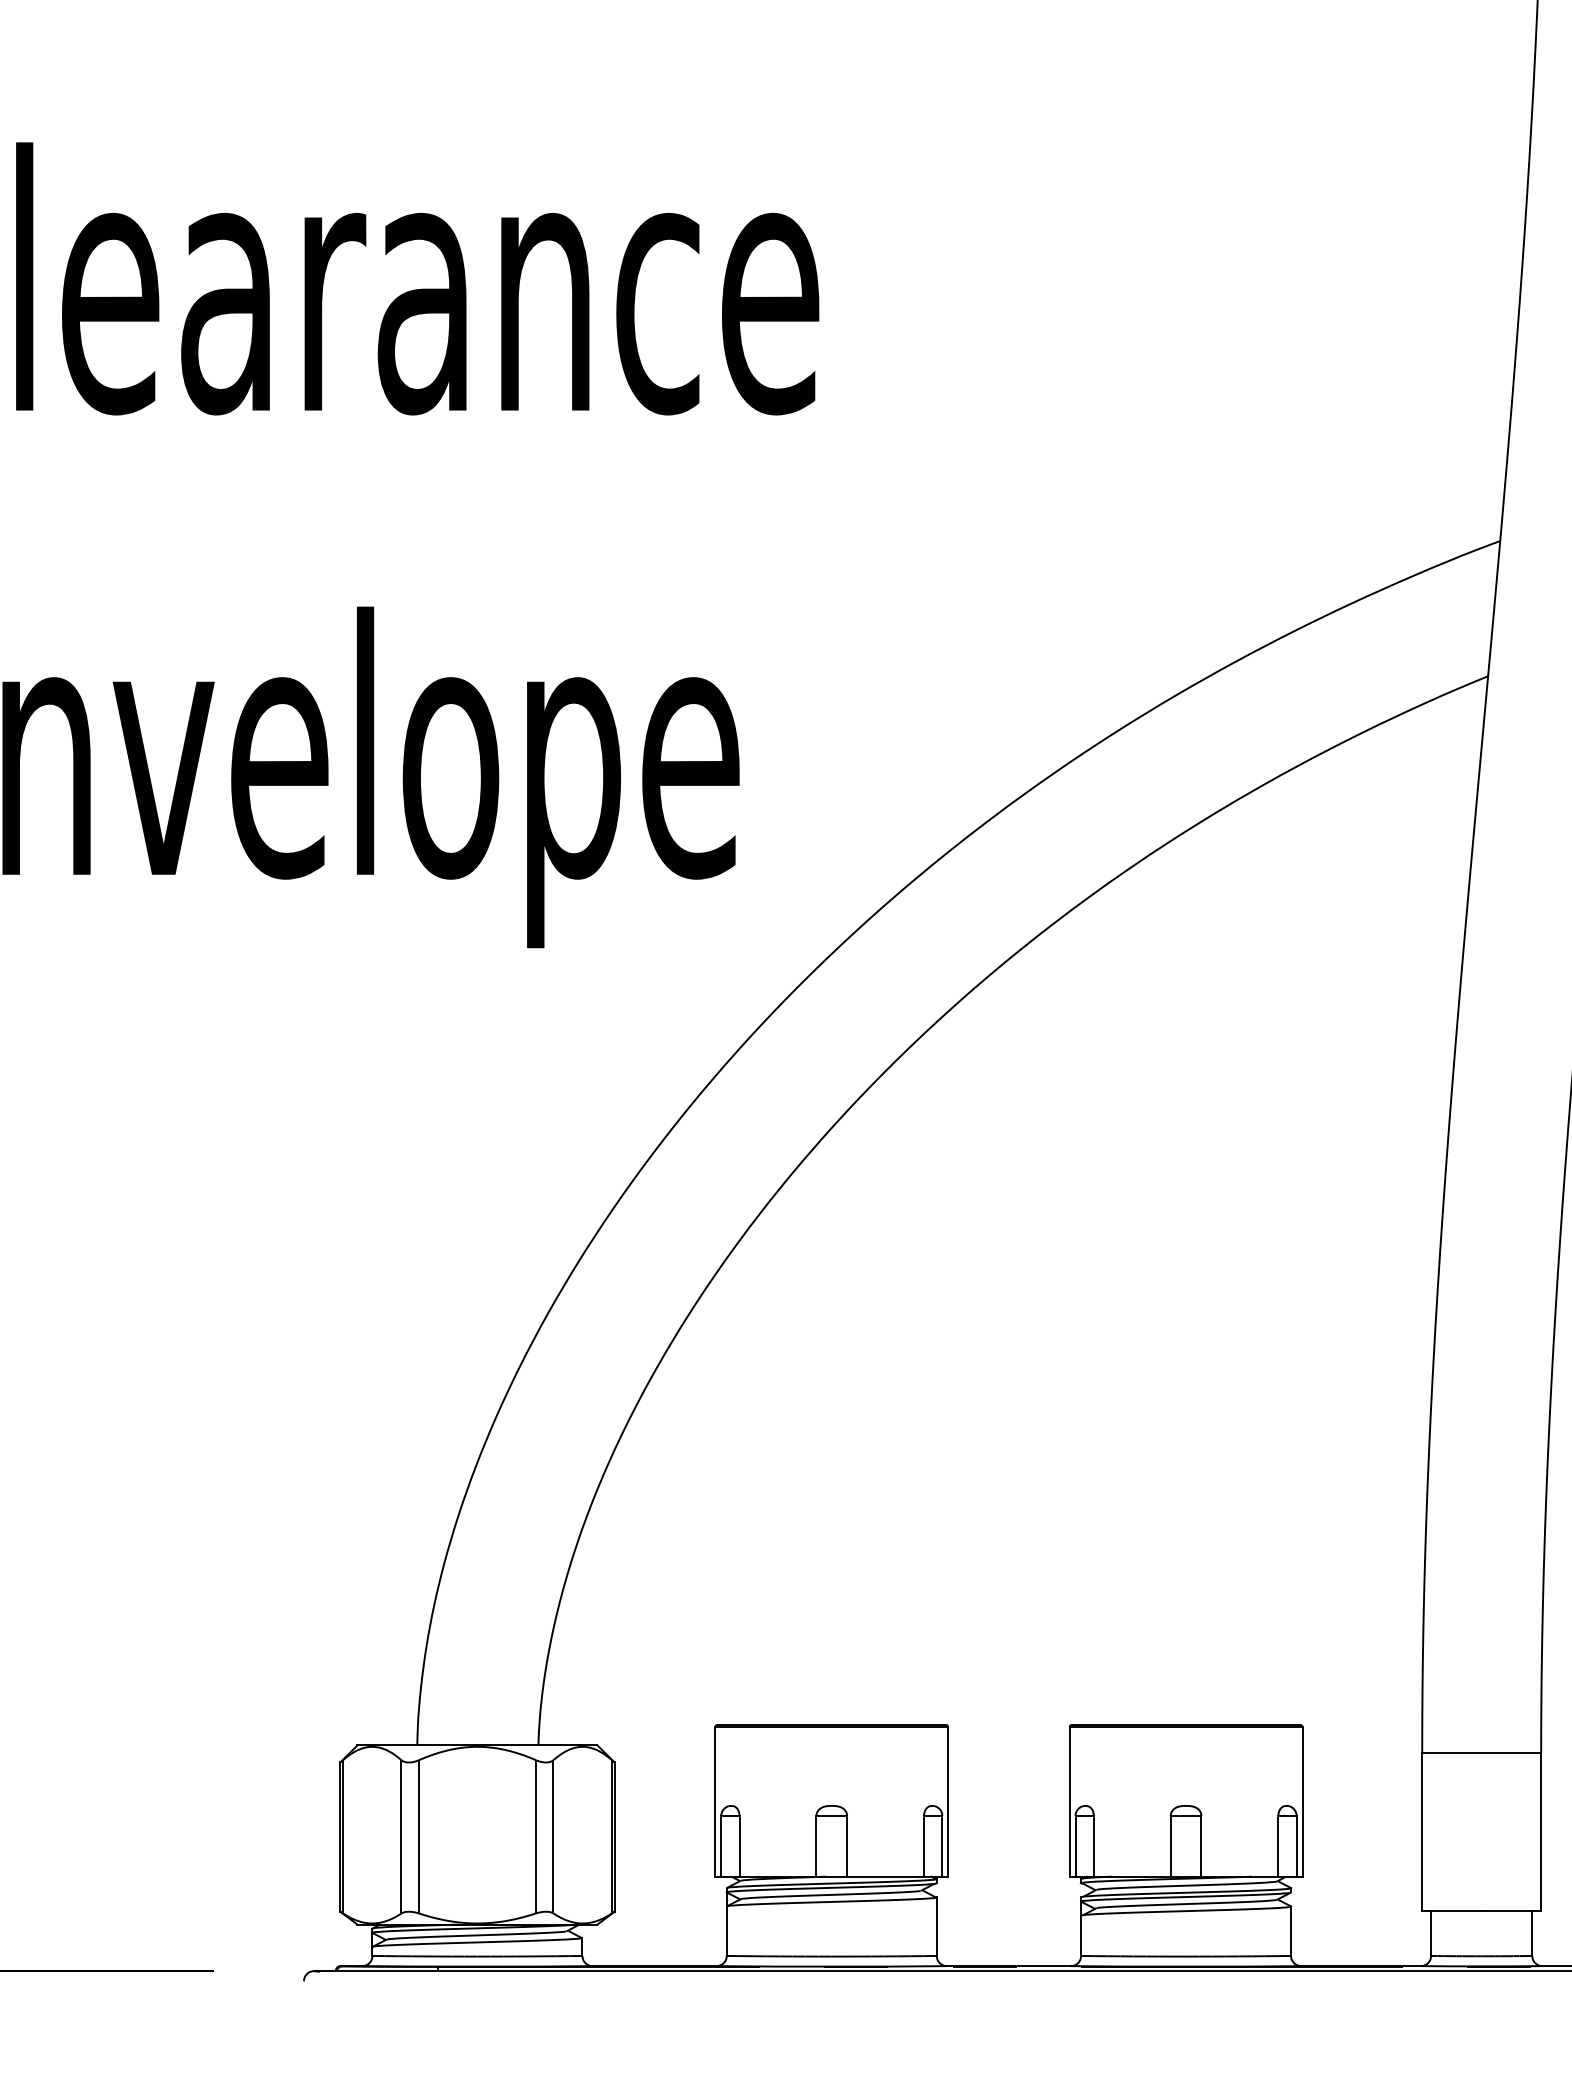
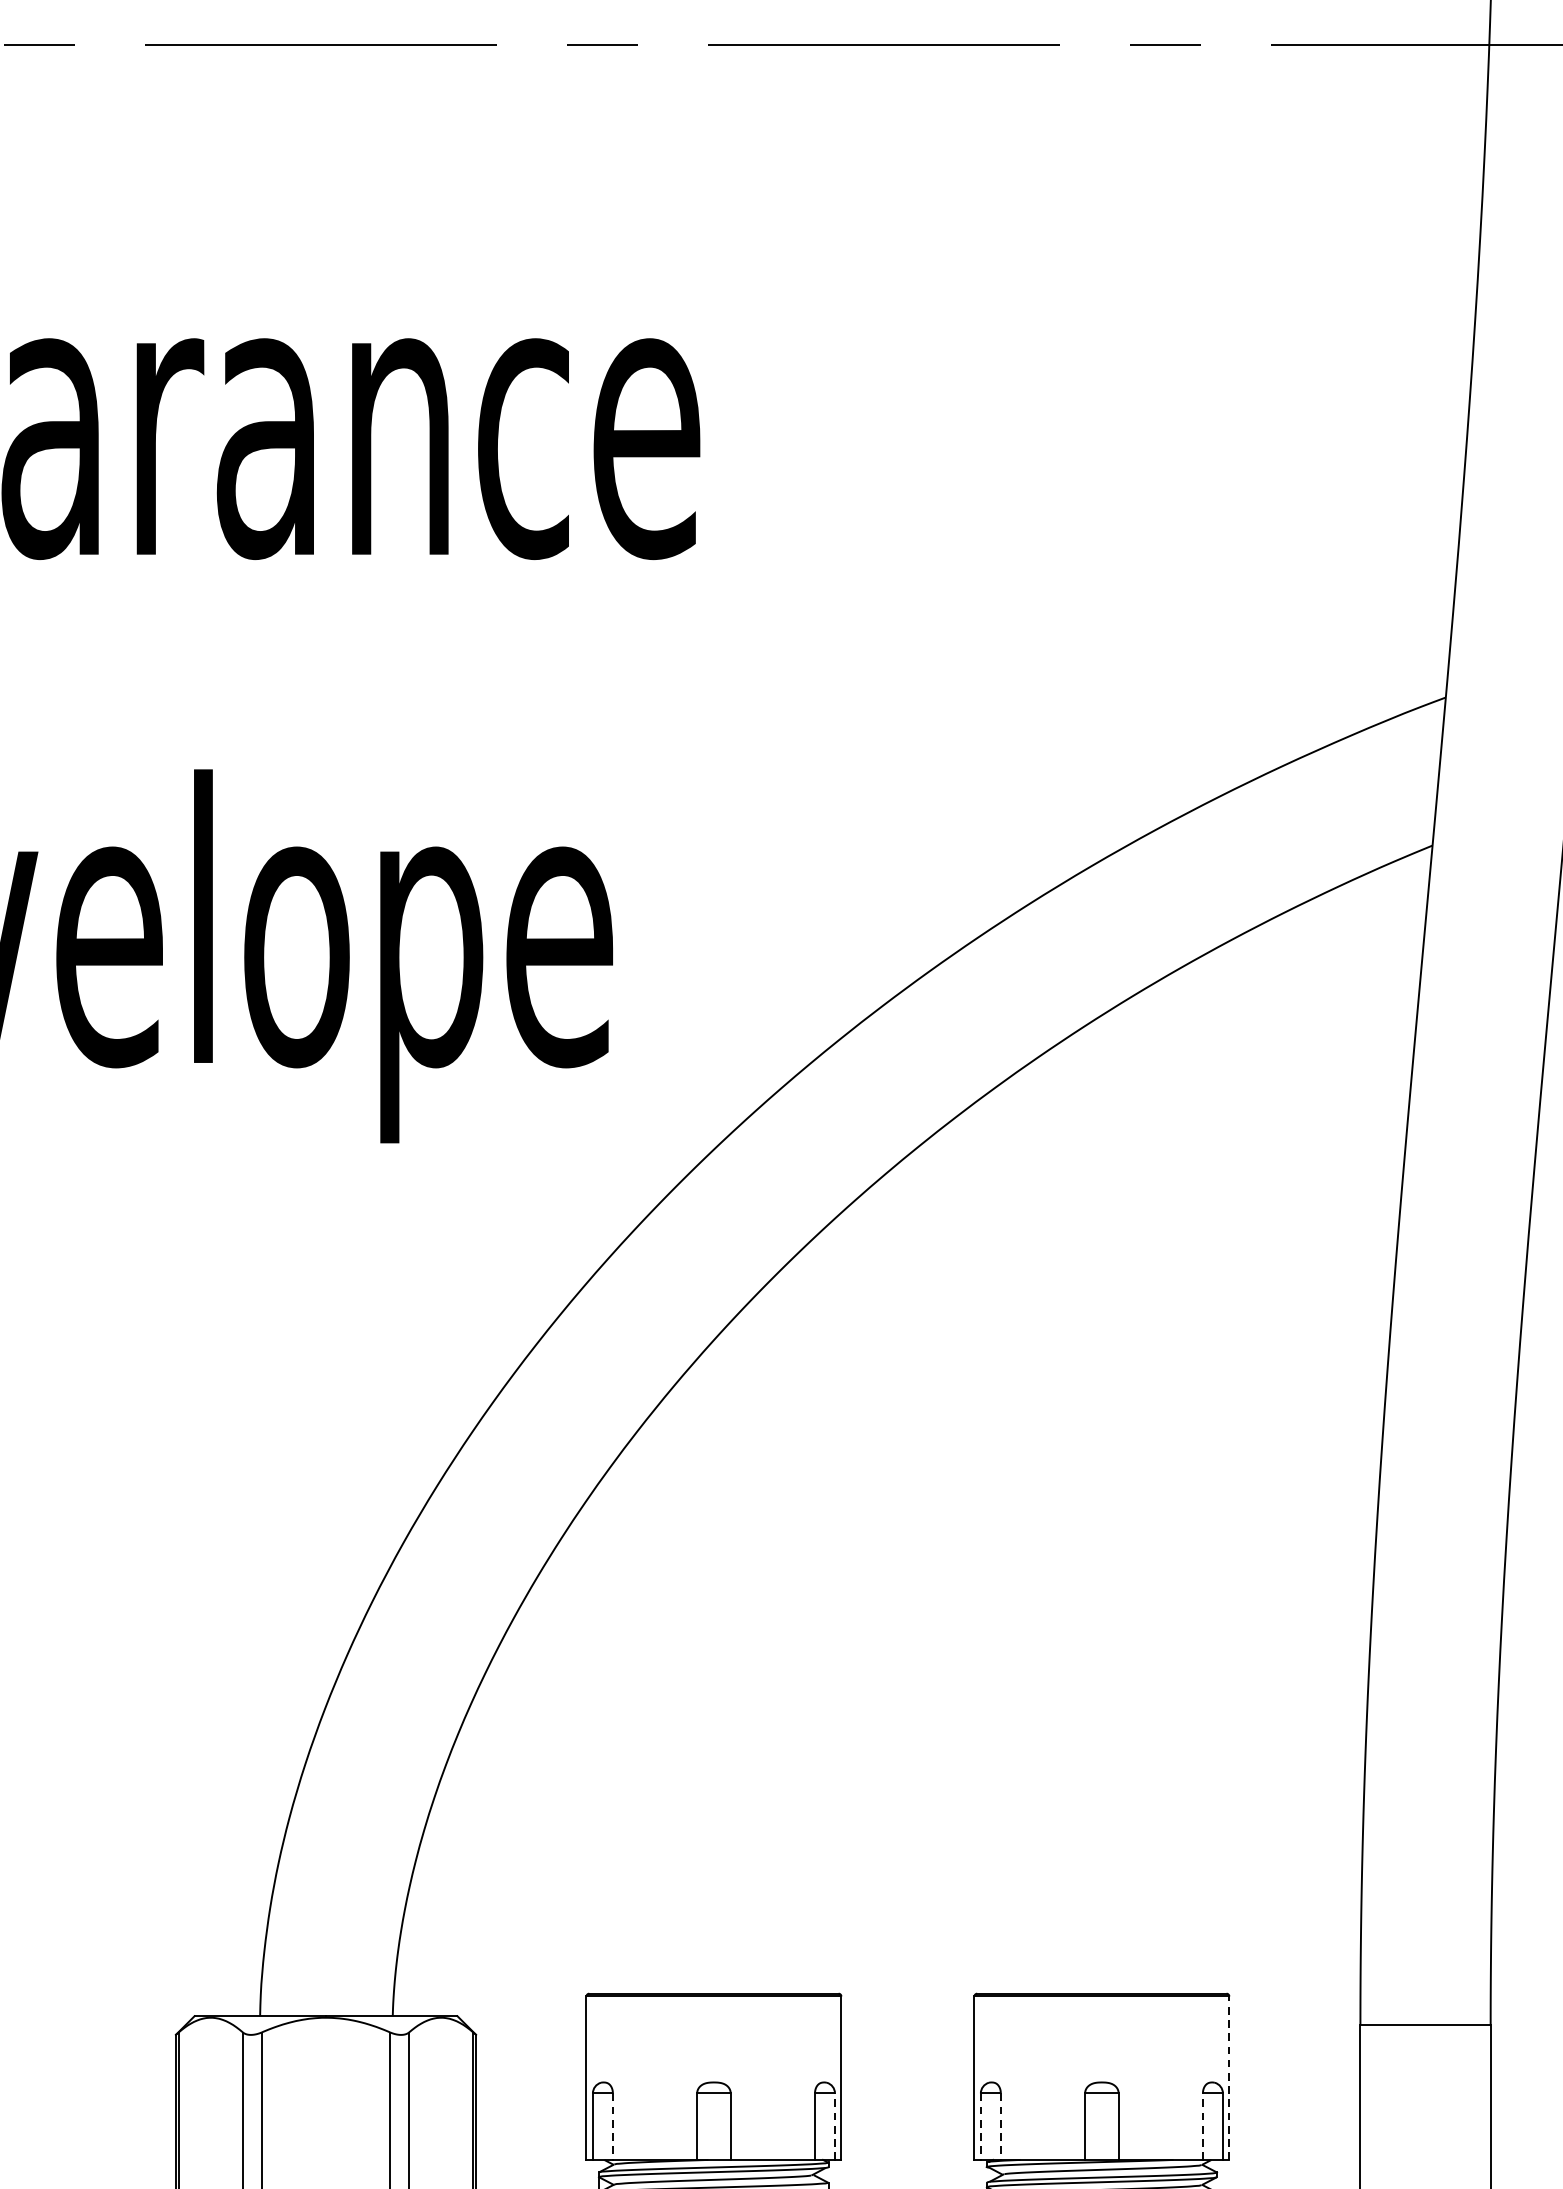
line: (1302, 1802) -> (1229, 2078), solid -> dashed
line: (942, 1845) -> (835, 2125), solid -> dashed
line: (1278, 1845) -> (1203, 2125), solid -> dashed
line: (739, 1846) -> (612, 2126), solid -> dashed
line: (1075, 1846) -> (980, 2126), solid -> dashed
line: (1093, 1846) -> (1000, 2126), solid -> dashed

